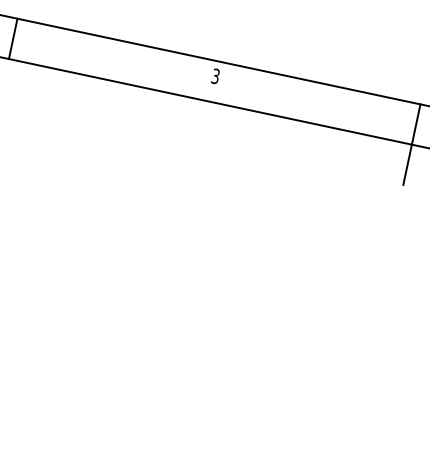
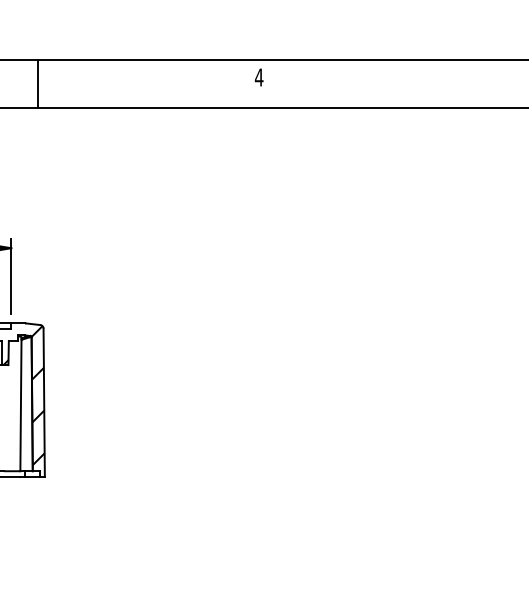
line: (13, 38) -> (38, 83), moved
text: (215, 76) -> (258, 77), 3 -> 4
line: (412, 144) -> (499, 107), removed

